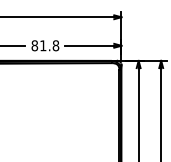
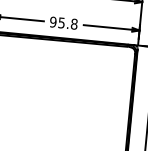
text: (38, 45) -> (56, 22), 81.8 -> 95.8

